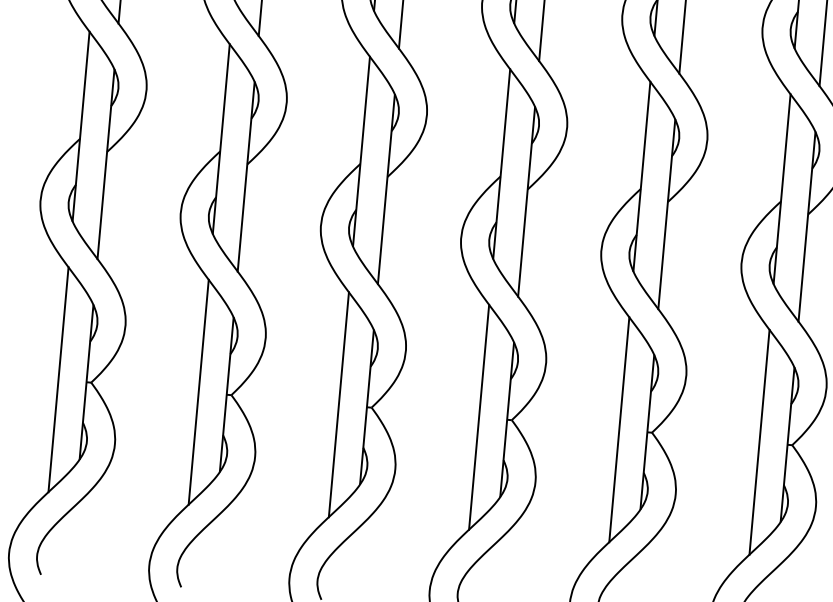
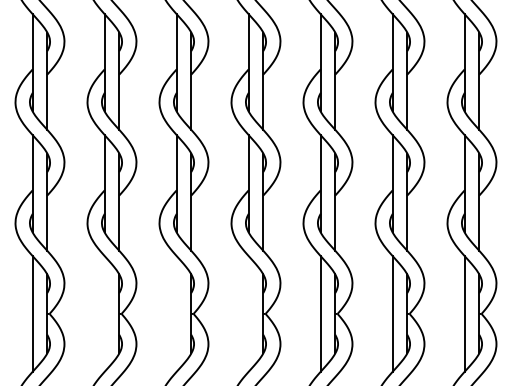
line: (198, 391) -> (104, 313), removed
line: (338, 403) -> (176, 313), removed
line: (478, 416) -> (248, 313), removed

